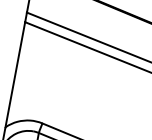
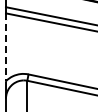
line: (16, 75) -> (6, 47), solid -> dashed

